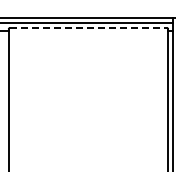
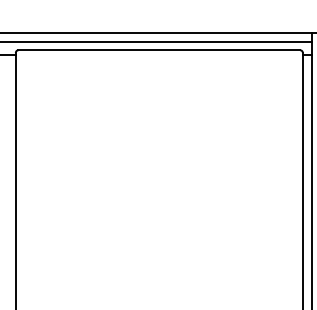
line: (88, 27) -> (159, 49), dashed -> solid

